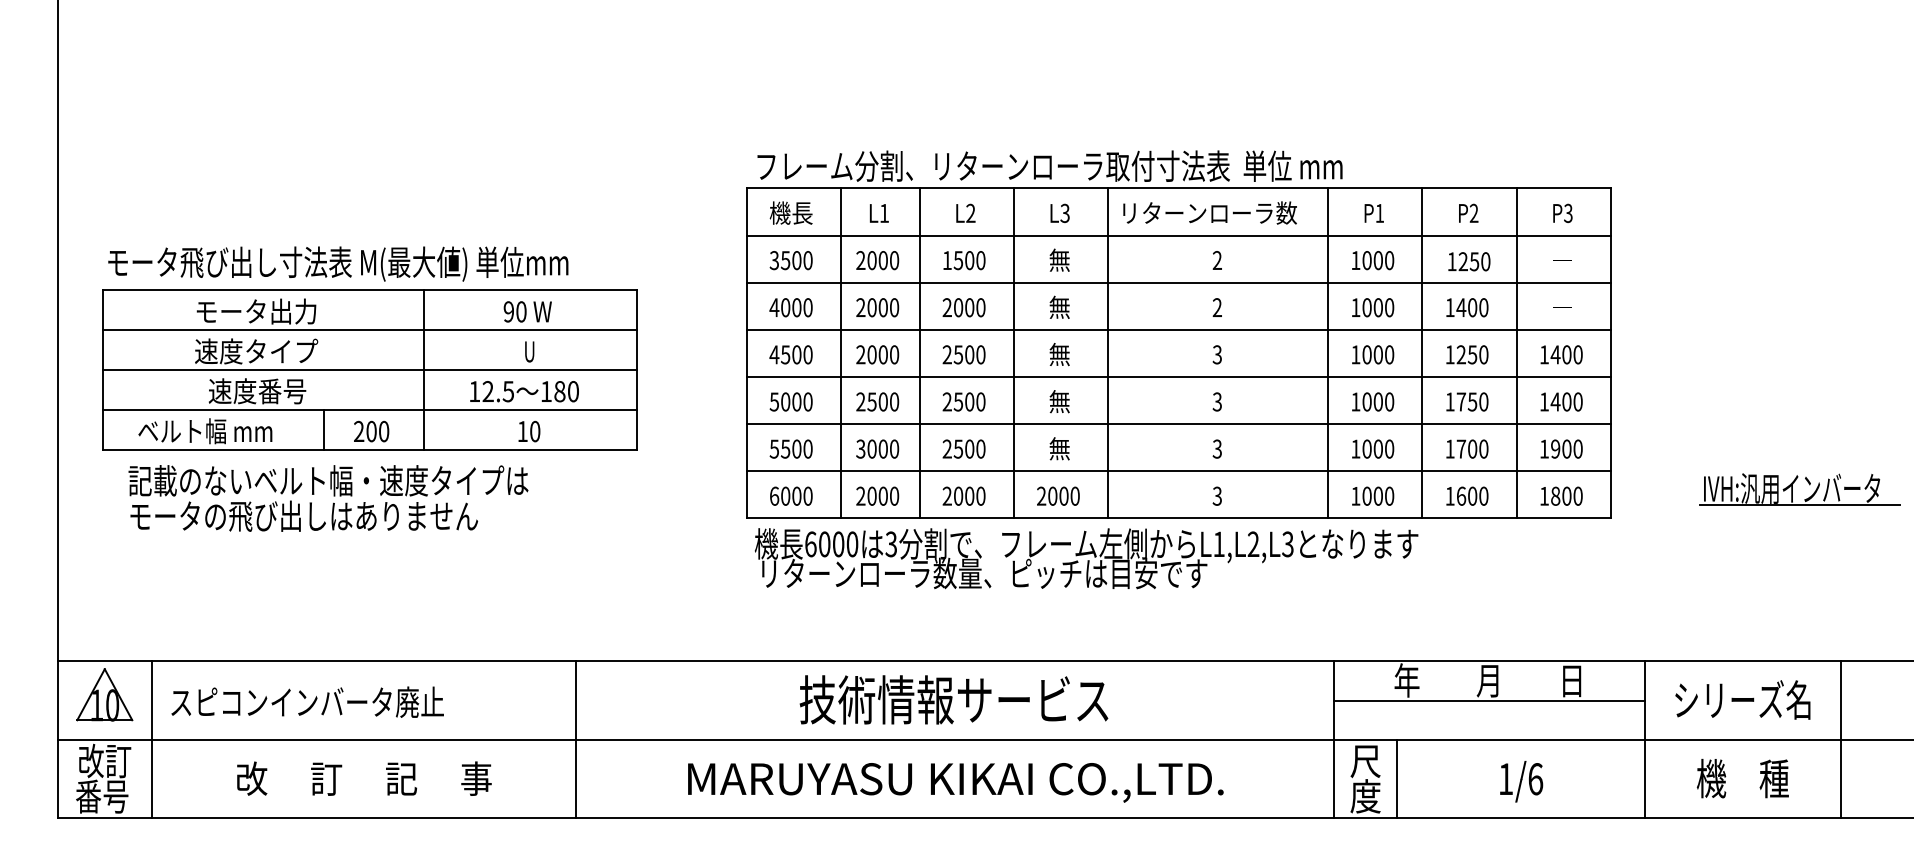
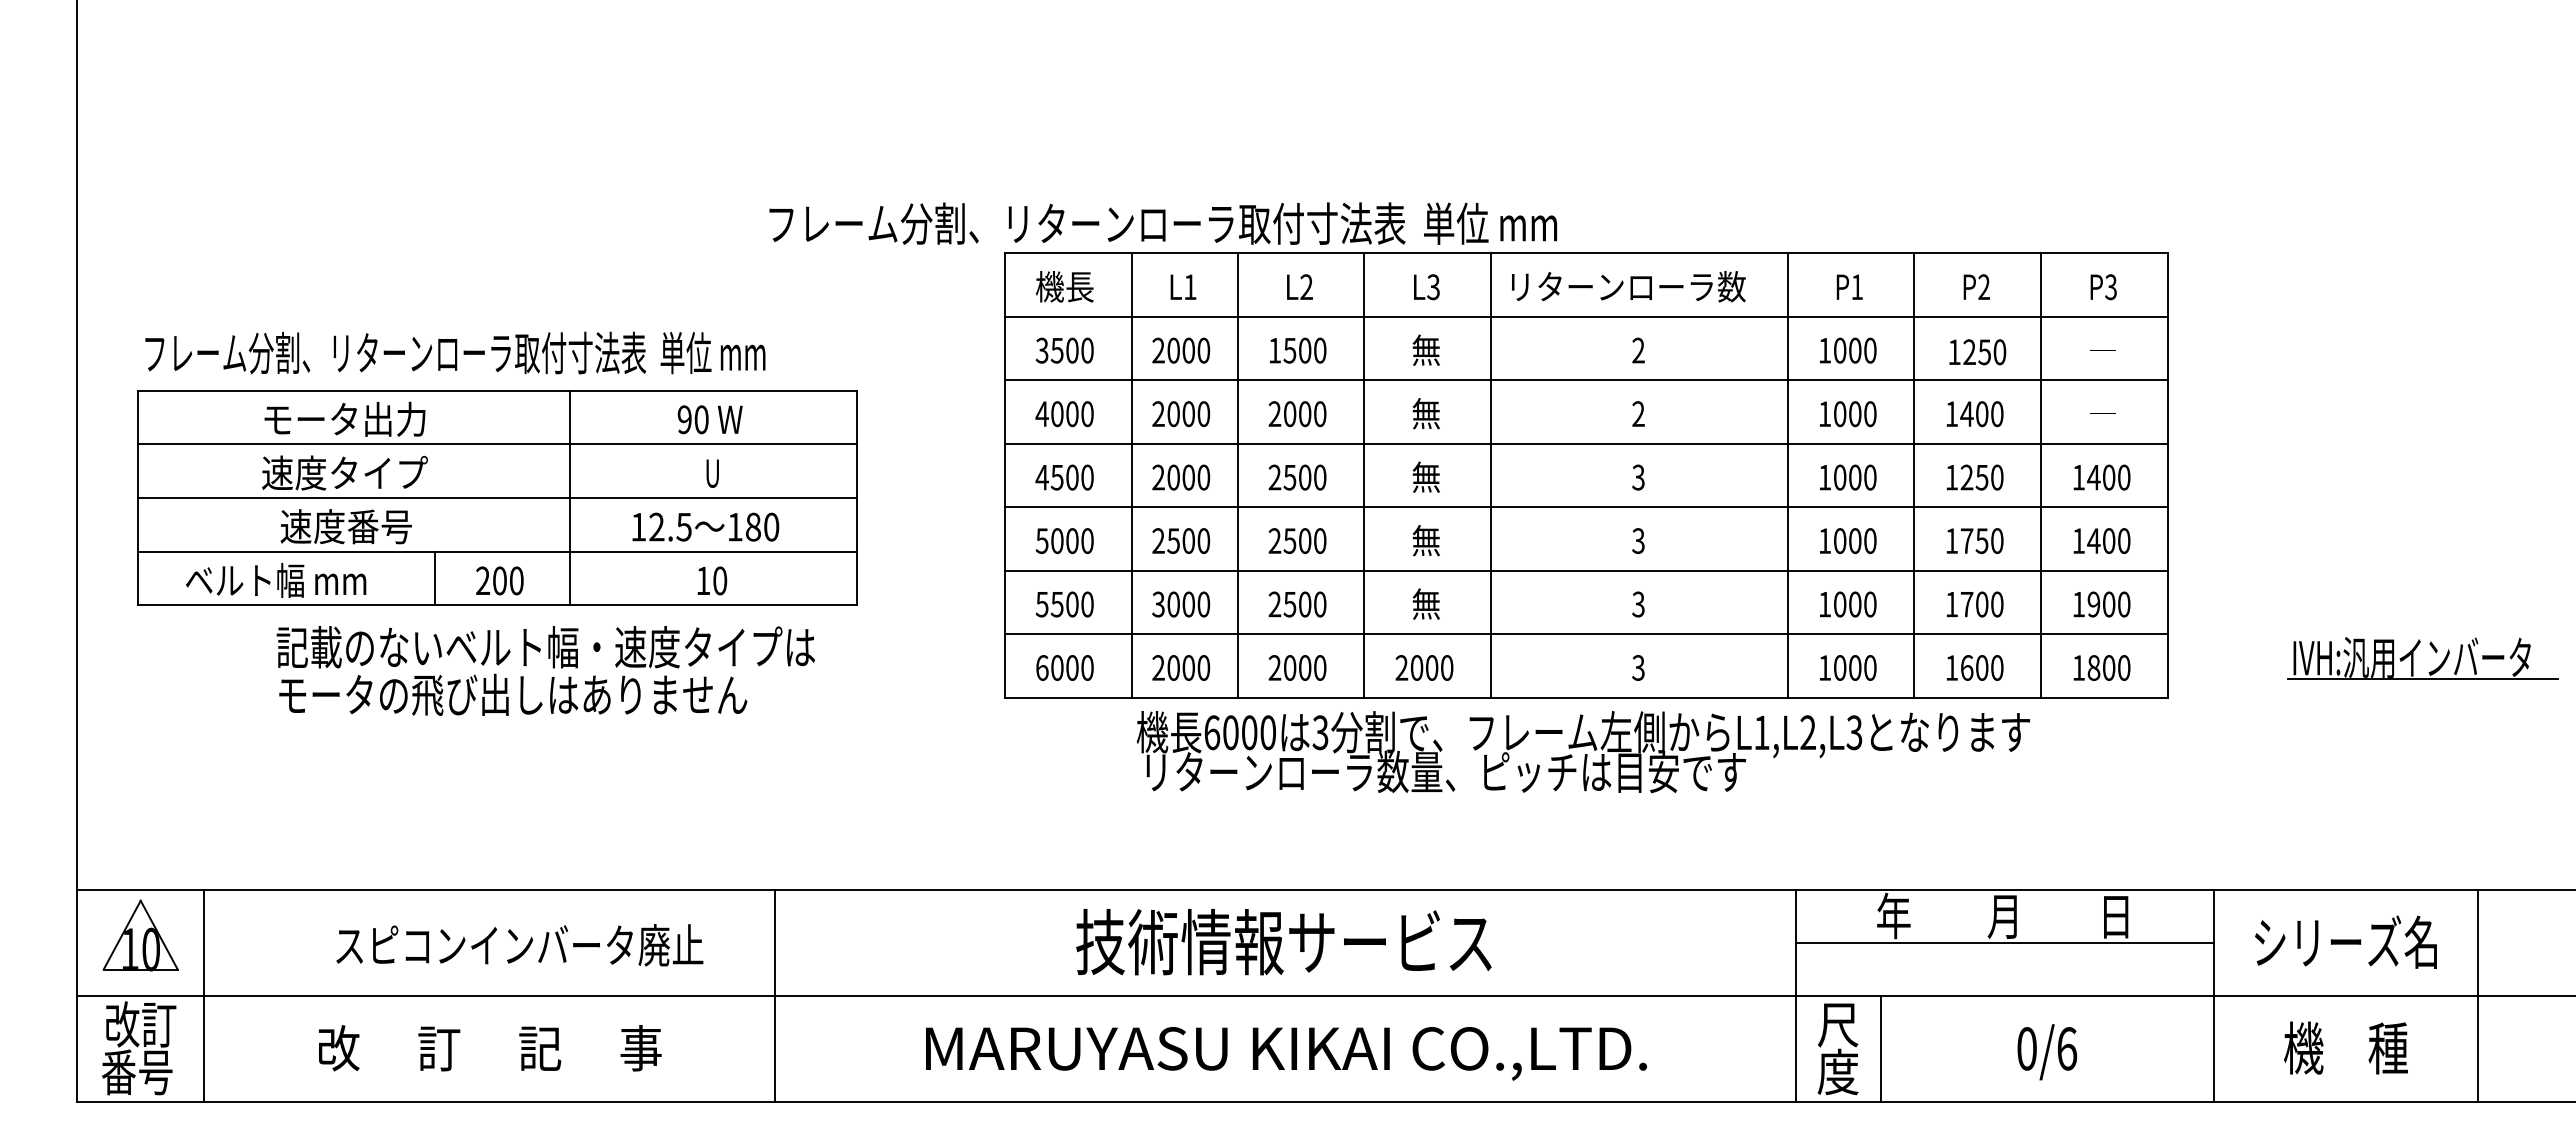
text: (1049, 166) -> (1162, 223), moved
text: (338, 264) -> (455, 355), モータ飛び出し寸法表 M(最大値) 単位mm -> フレーム分割、リターンローラ取付寸法表  単位 mm
text: (328, 498) -> (545, 670), moved
text: (1085, 559) -> (1582, 752), moved
text: (307, 702) -> (519, 945), moved
text: (1505, 778) -> (2026, 1048), 1/6 -> 0/6

